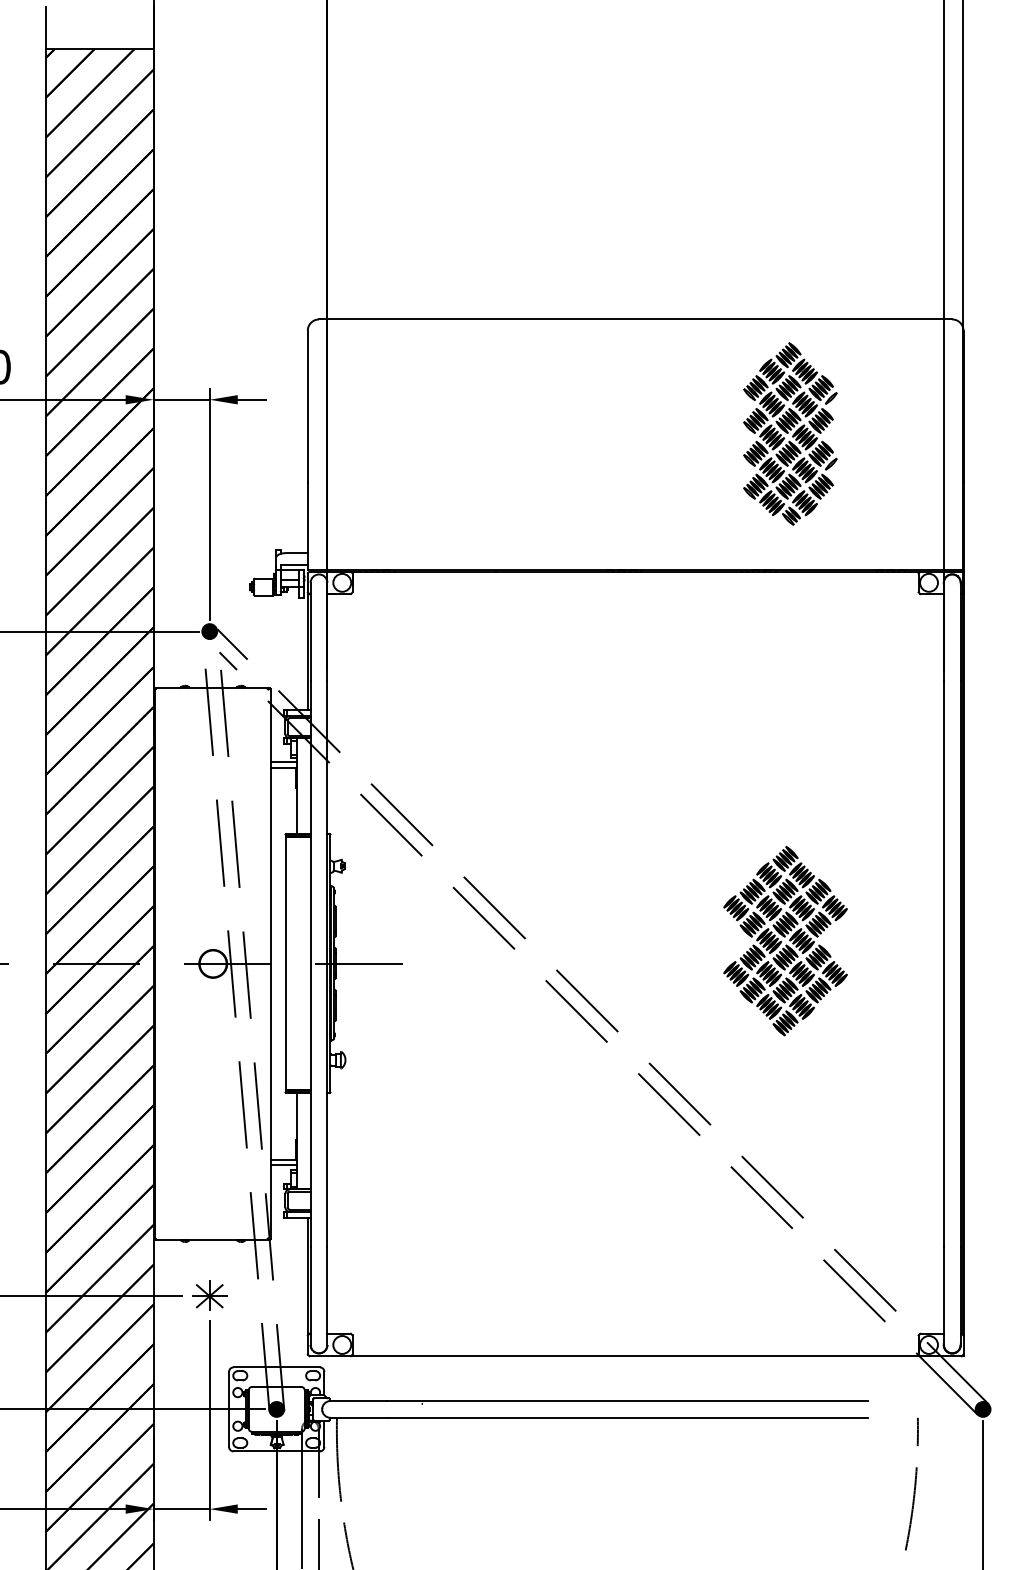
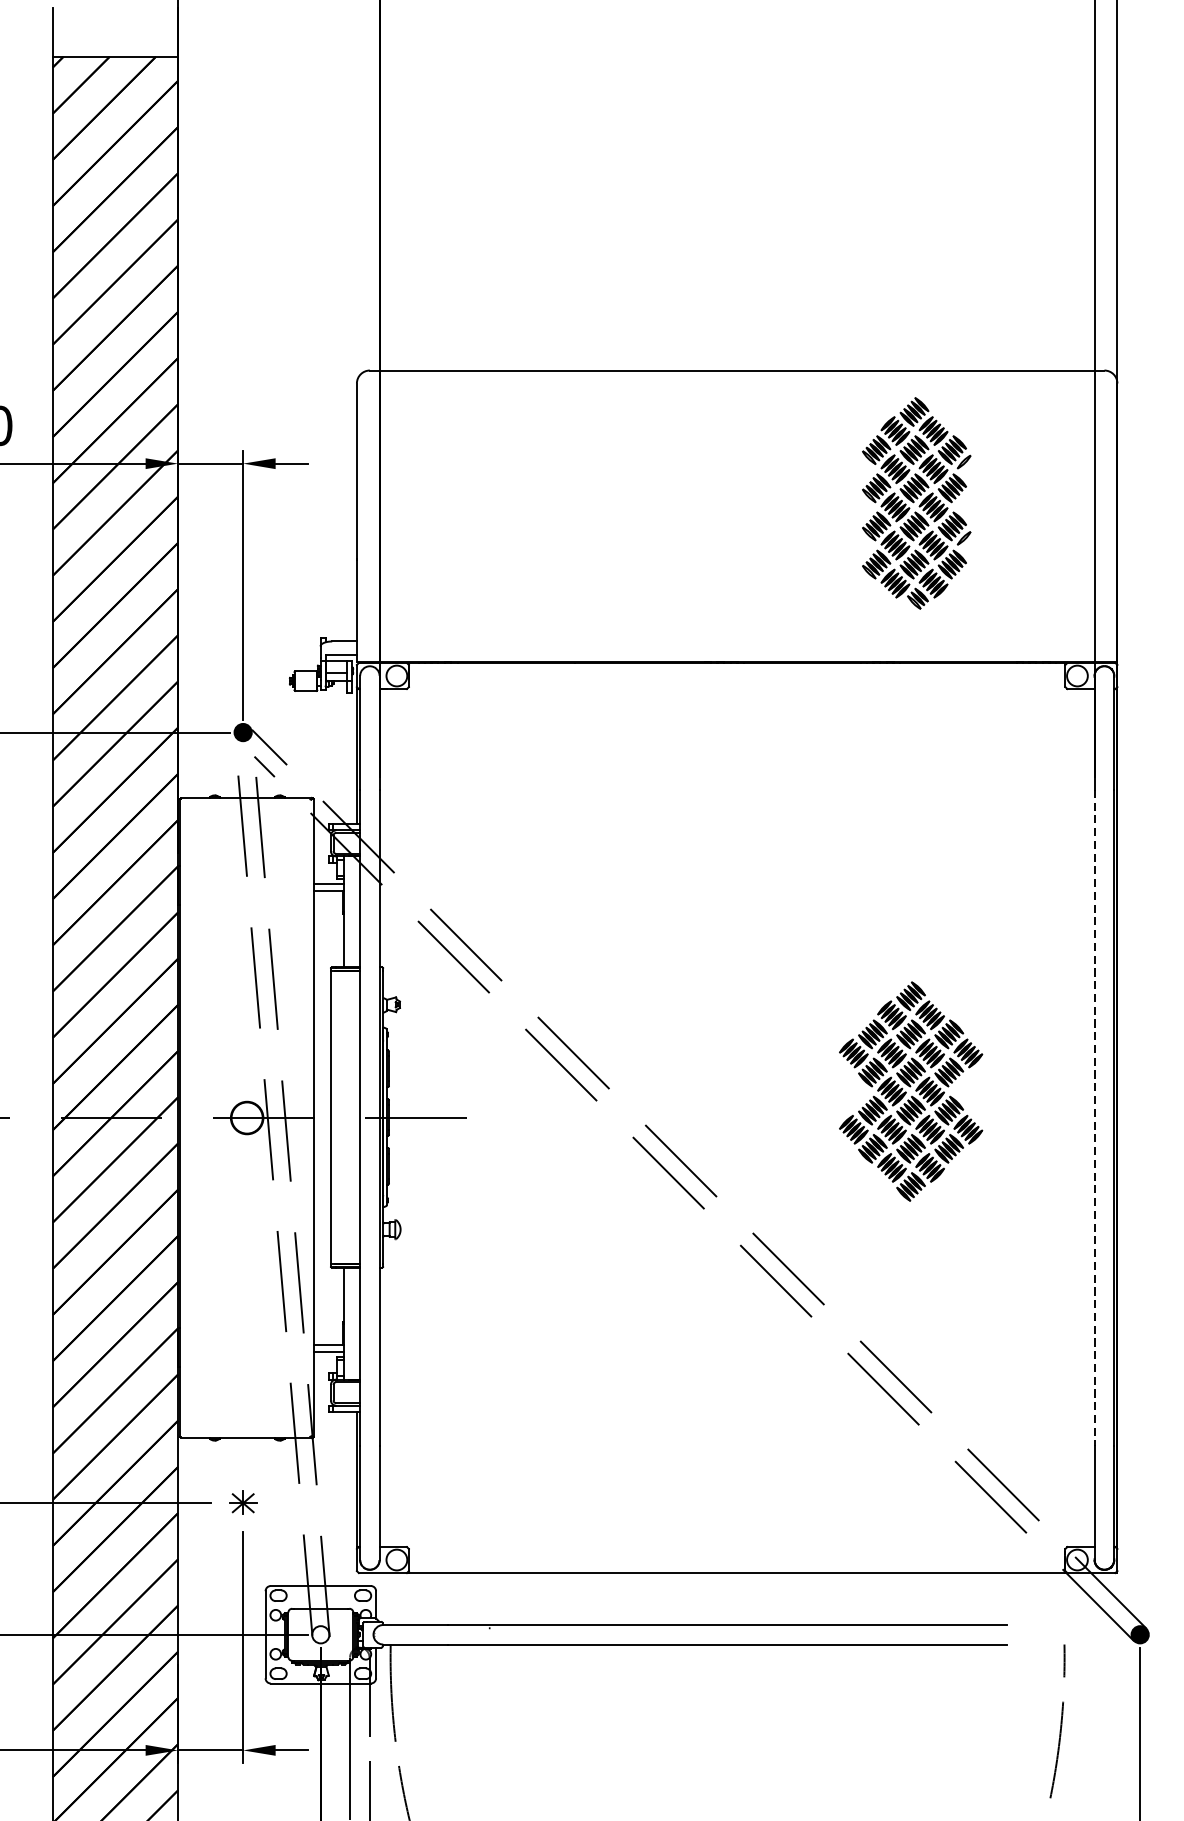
line: (943, 964) -> (1094, 1118), solid -> dashed
part: (209, 1295) -> (242, 1502), size x0.7
fill: (276, 1408) -> (320, 1633), removed

